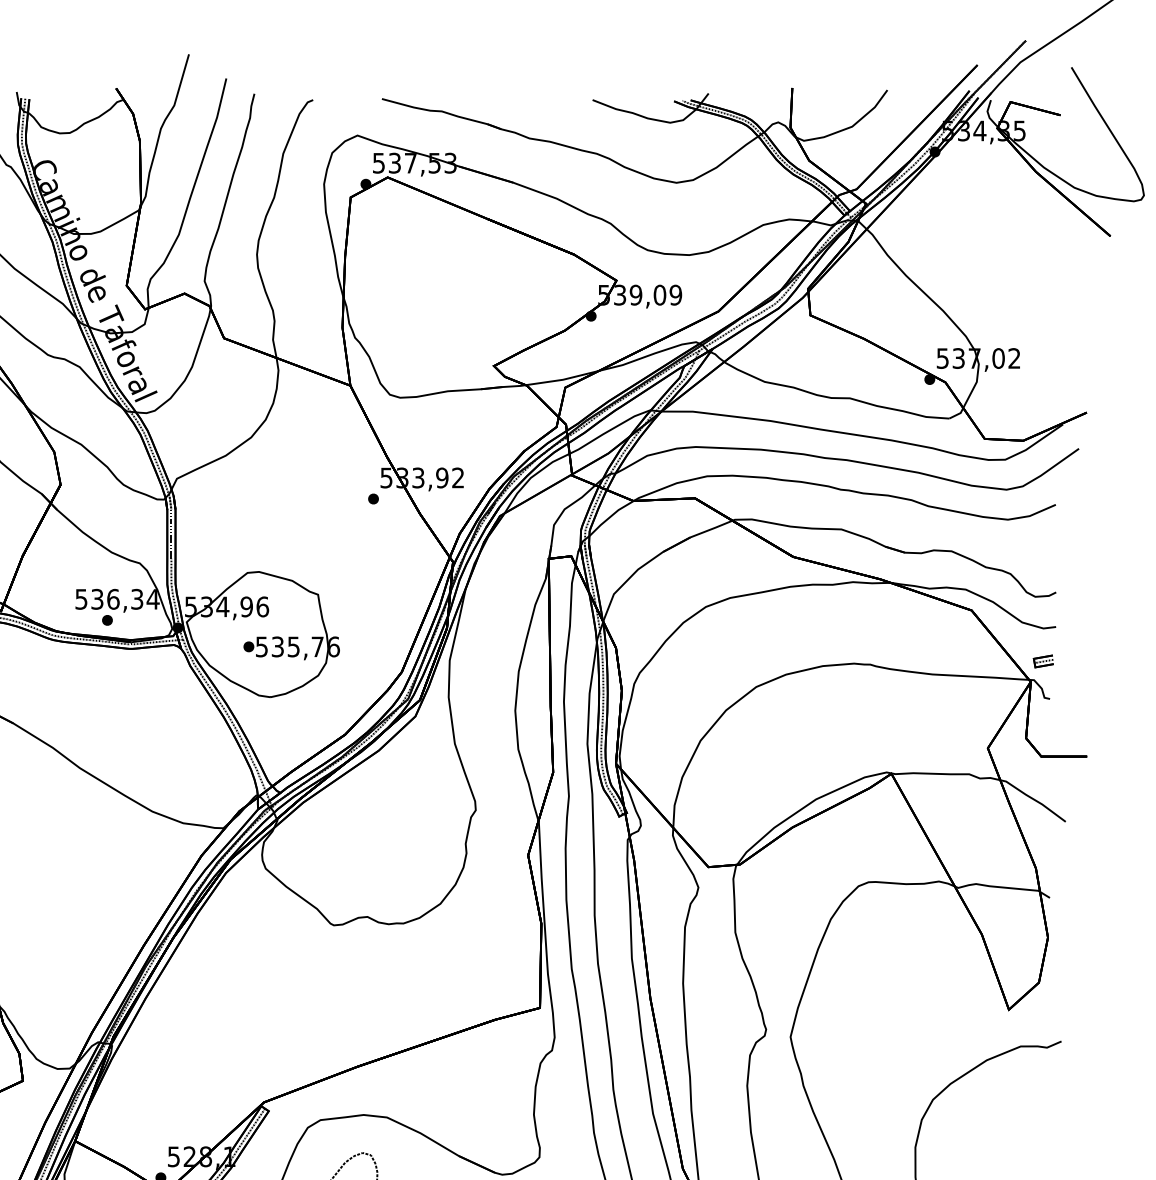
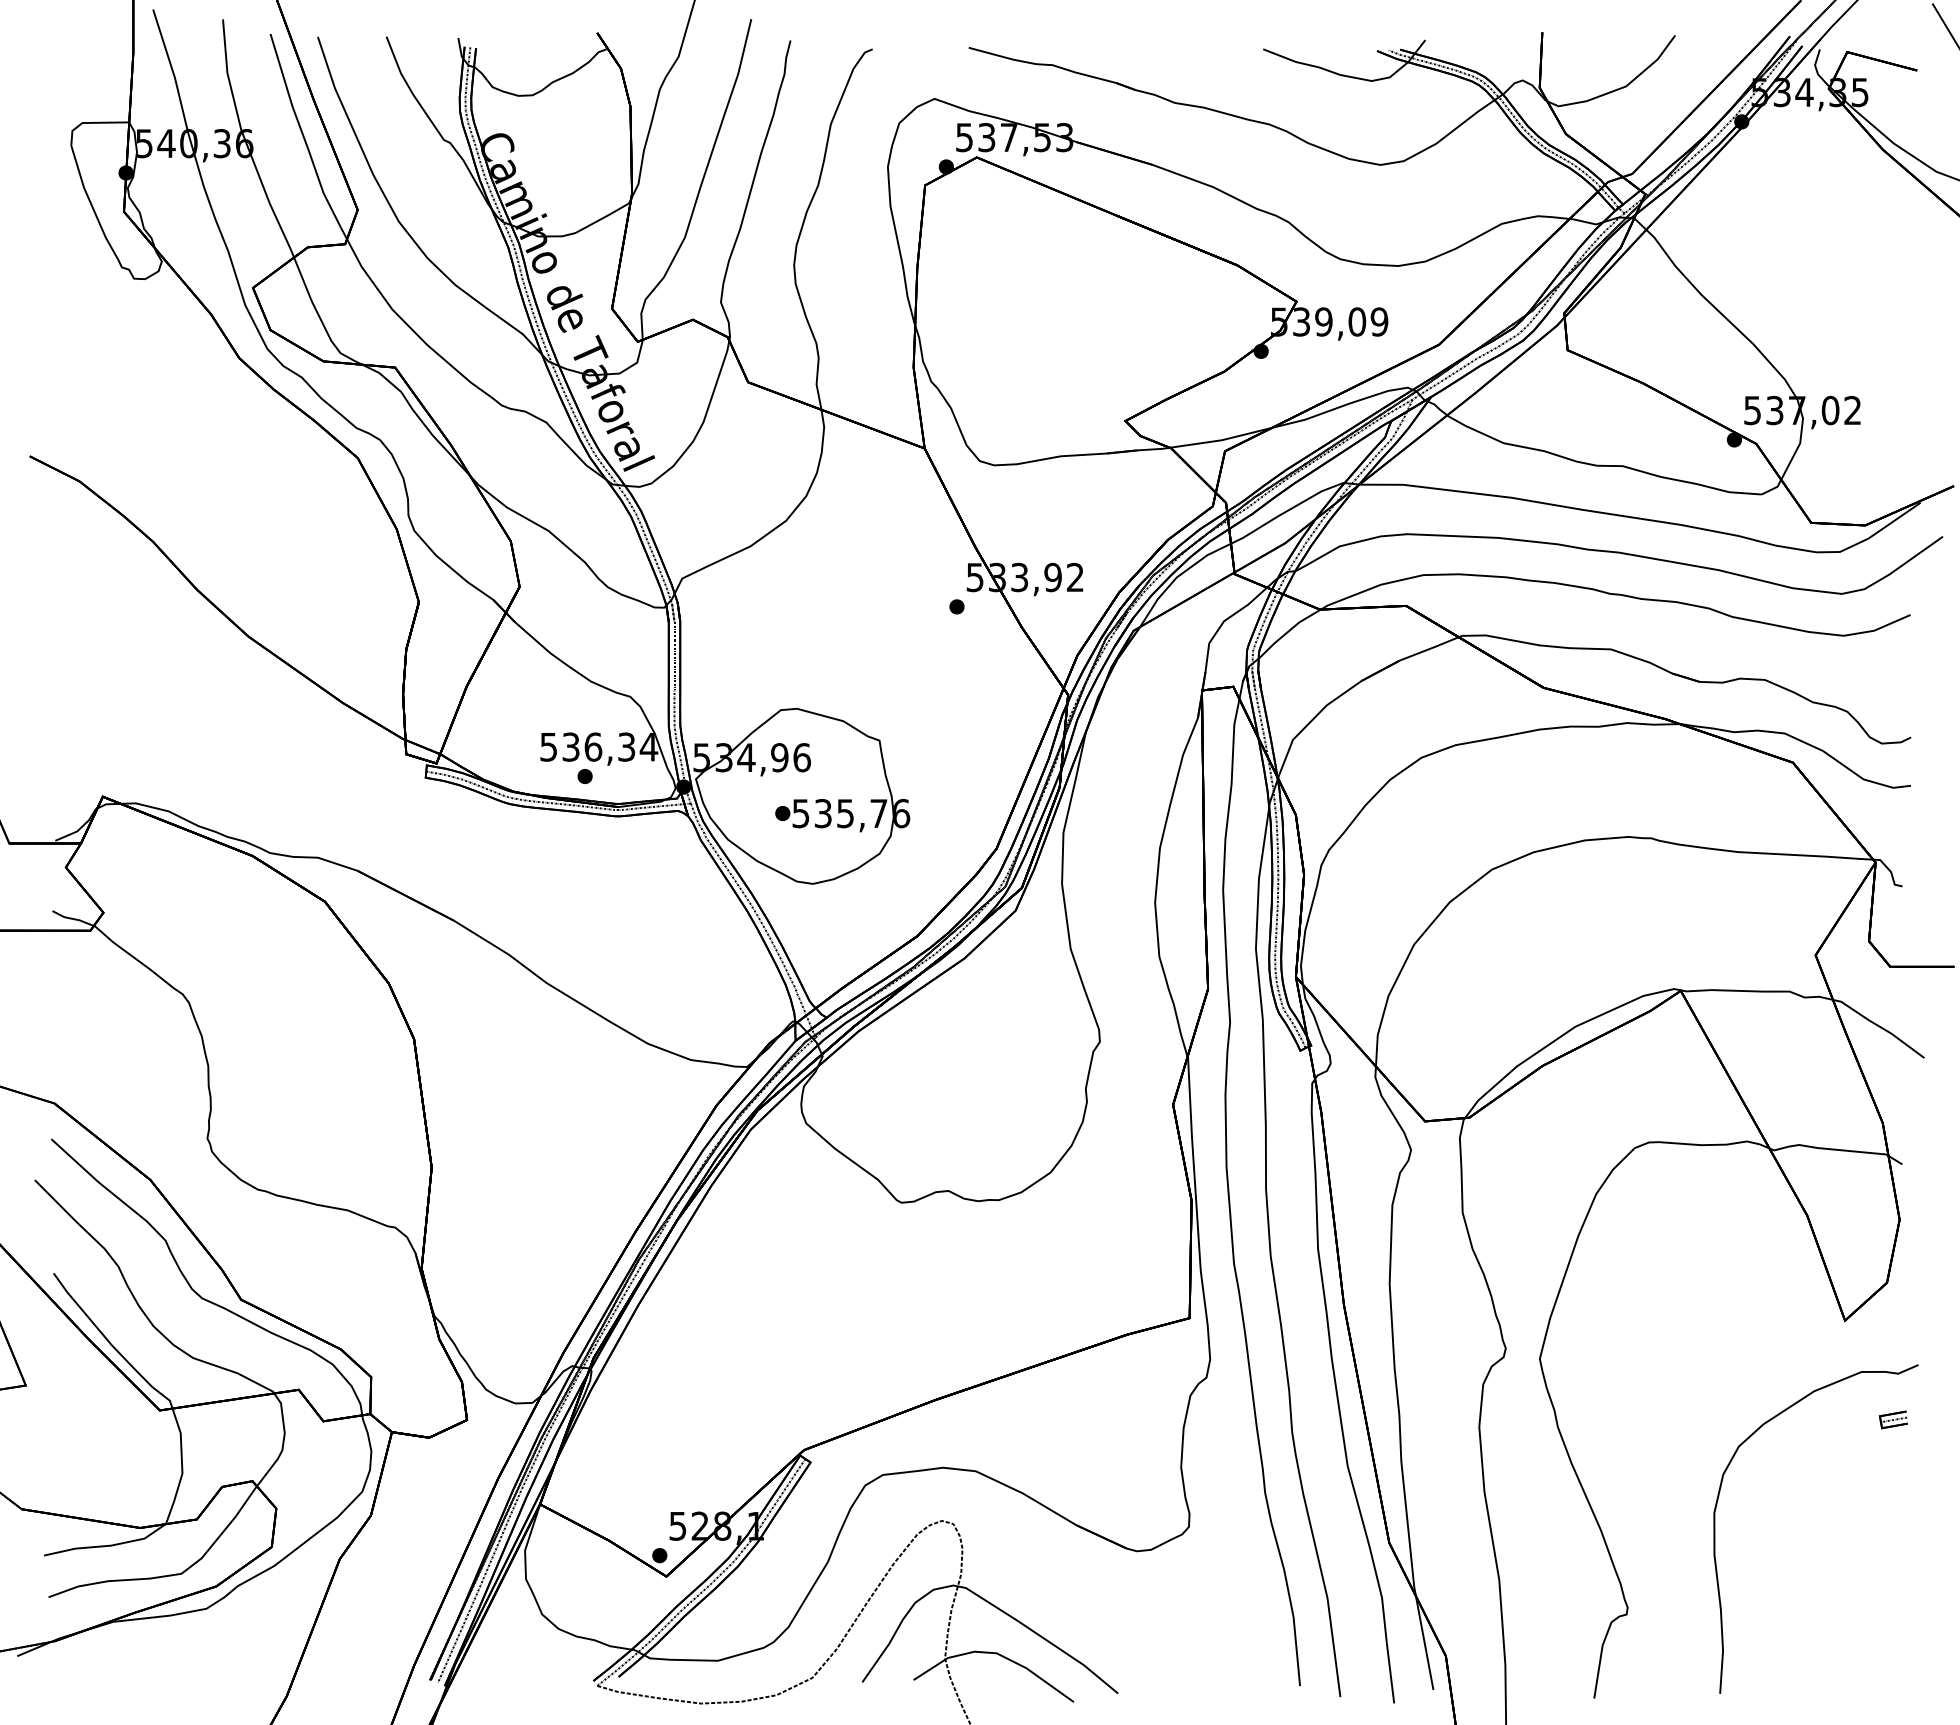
part: (1042, 661) -> (1892, 1419), moved

